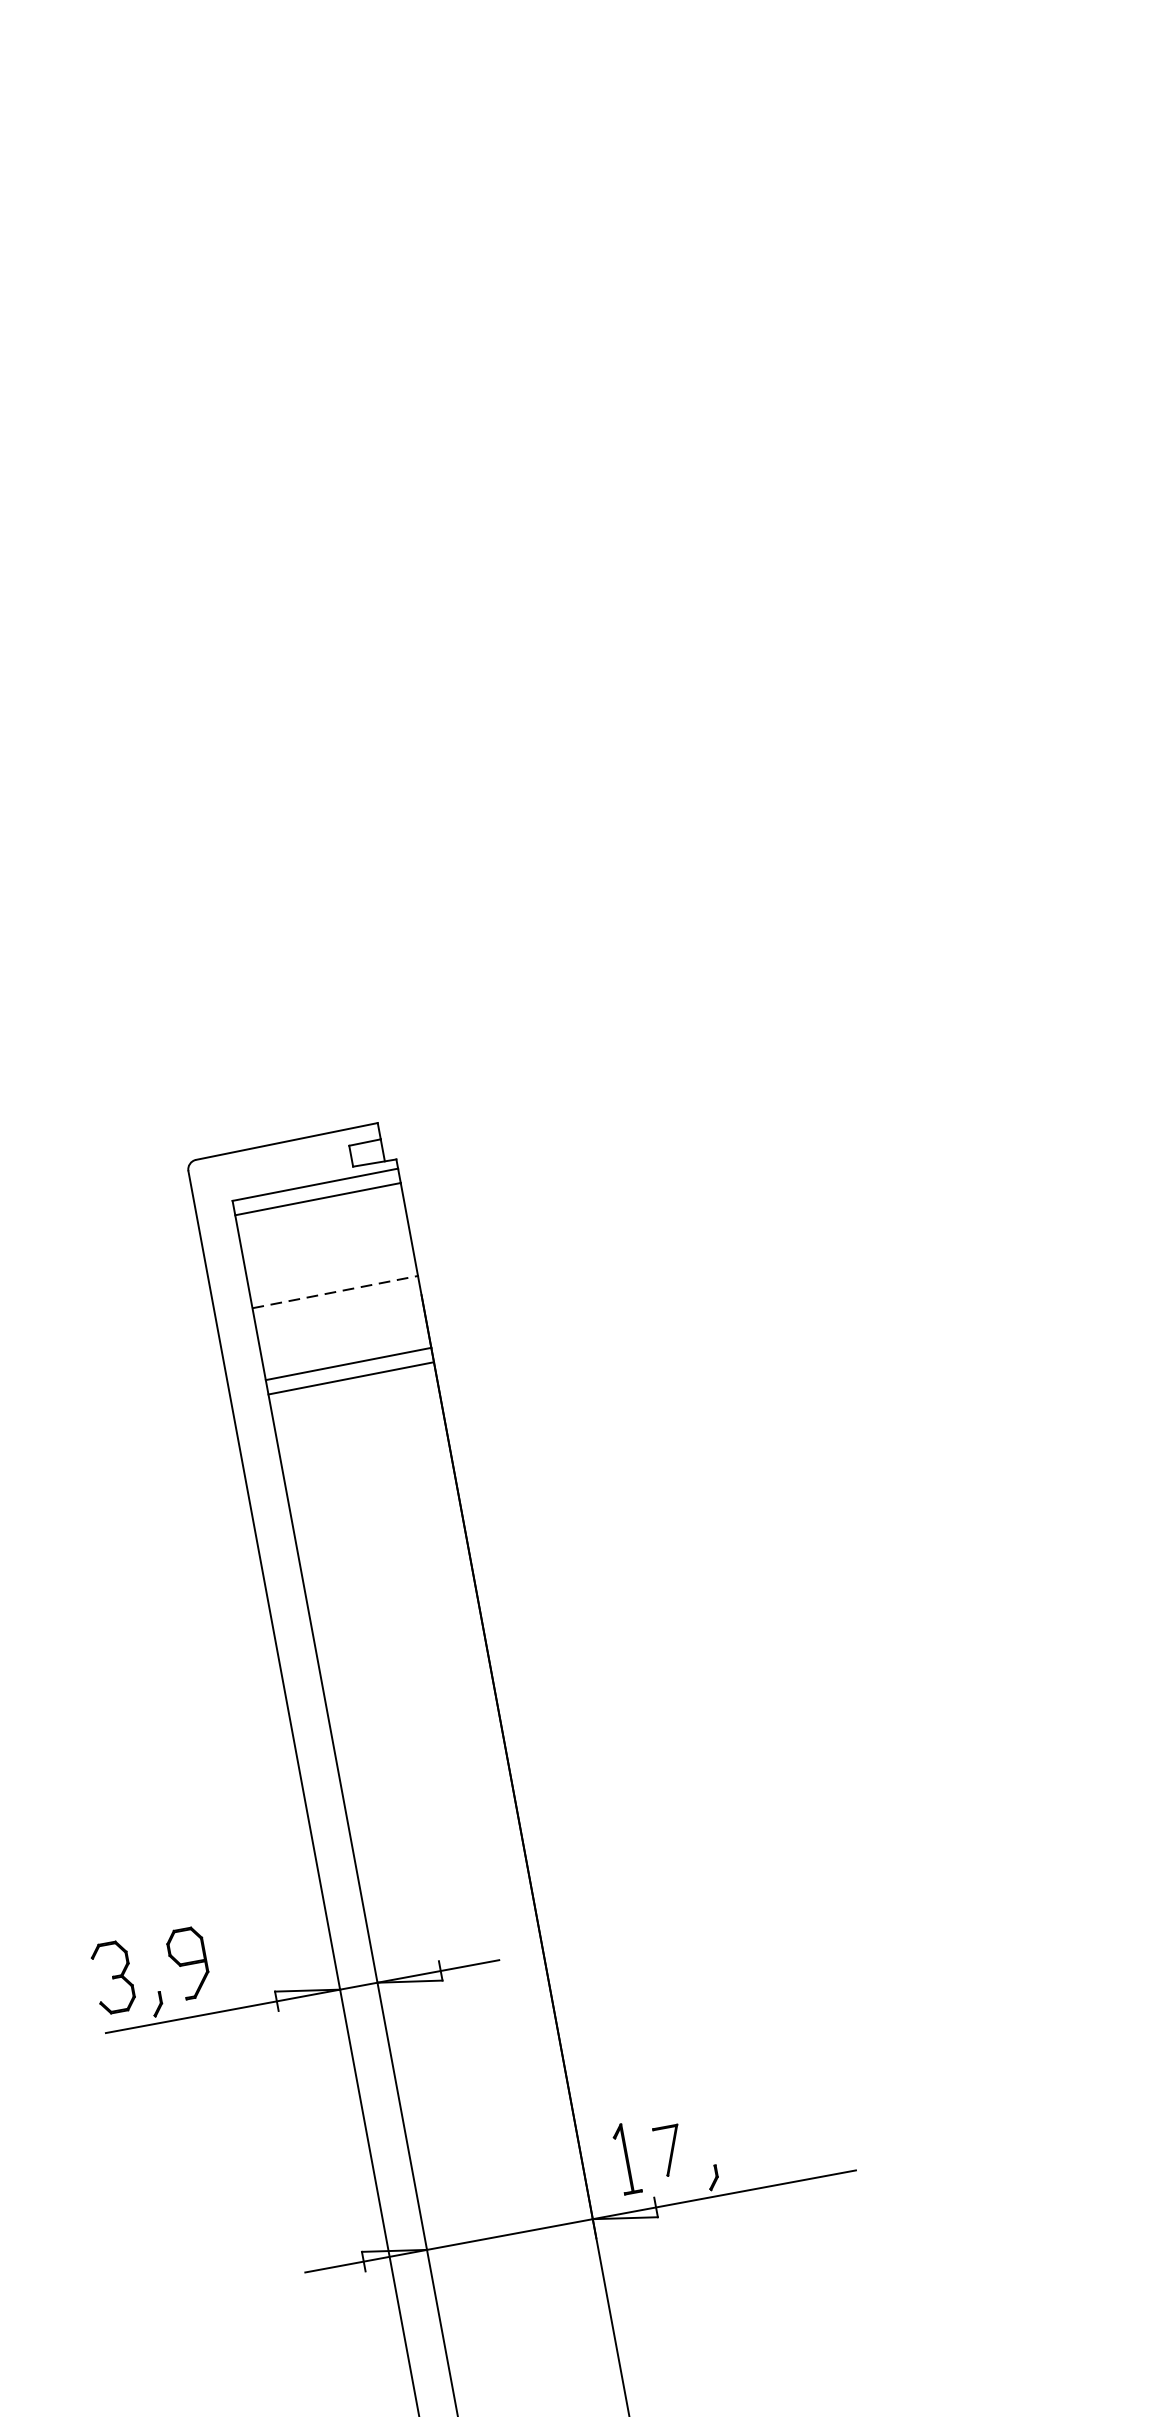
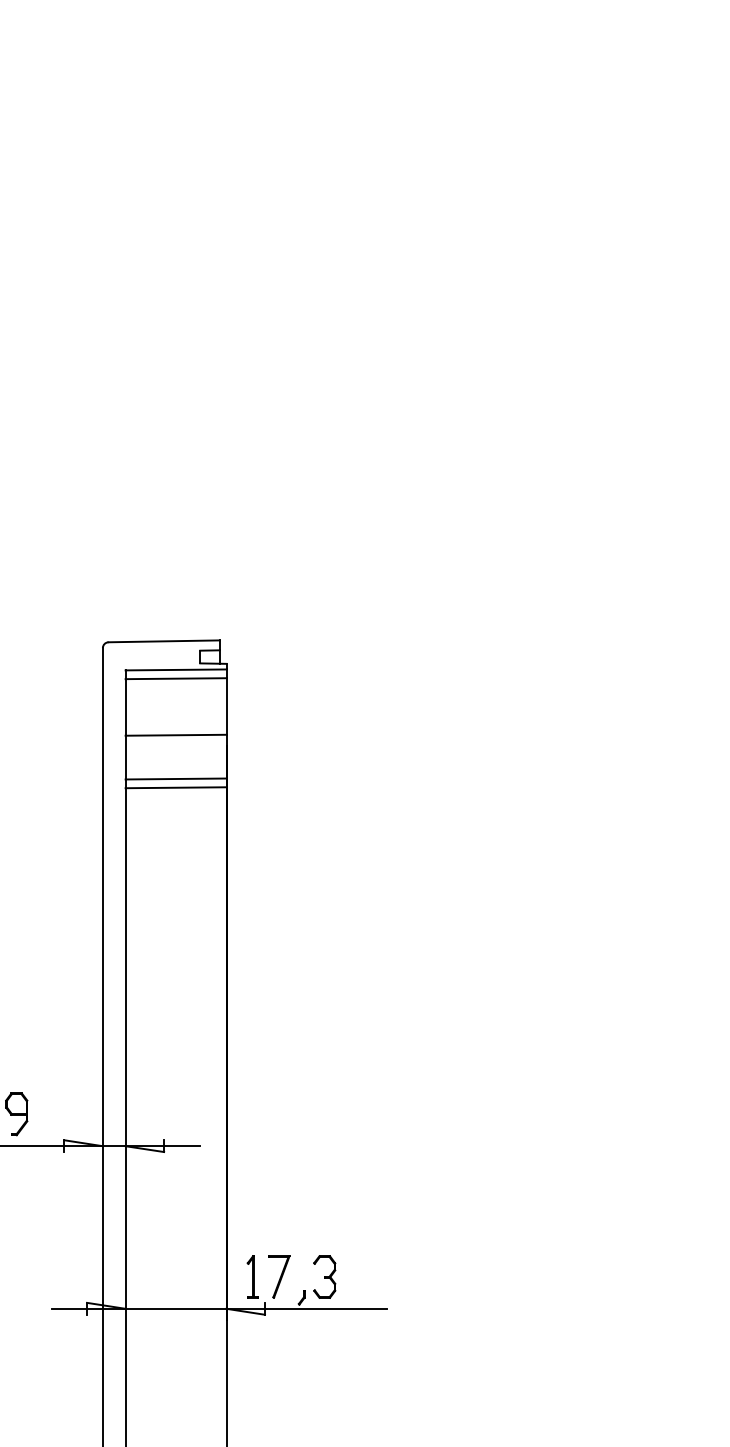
line: (336, 1292) -> (176, 735), dashed -> solid
part: (743, 2136) -> (324, 1276), added
part: (670, 2149) -> (279, 1276), size x1.43

